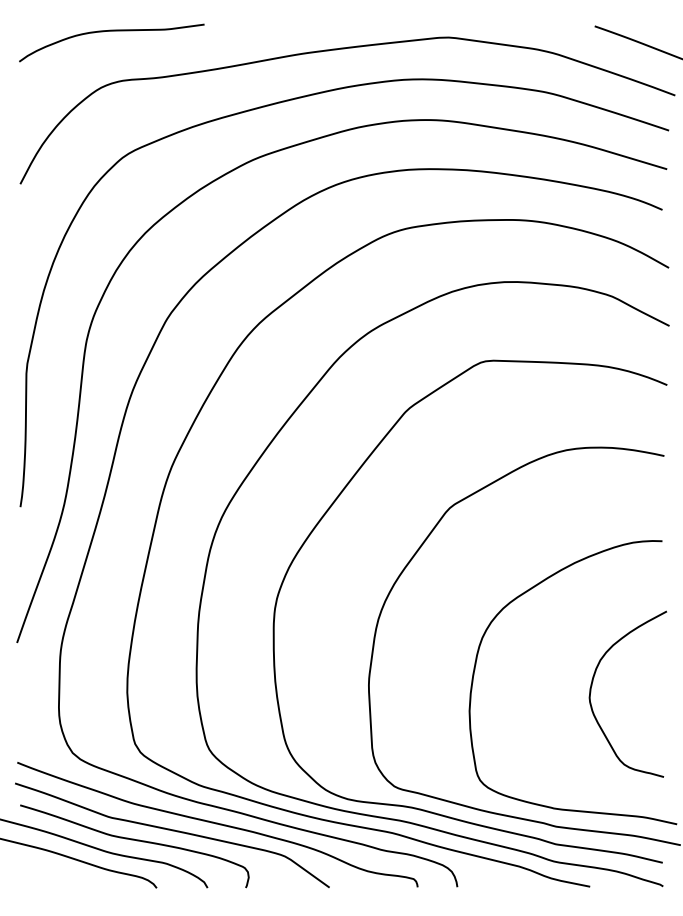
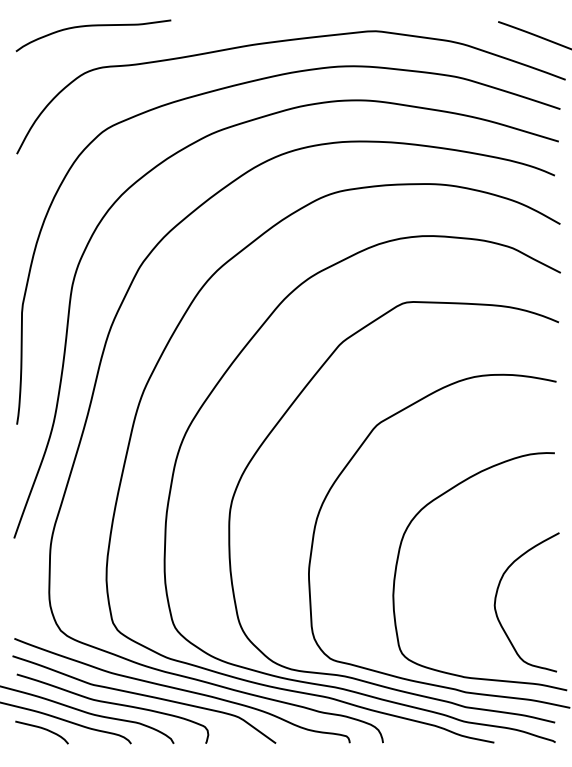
curve: (592, 686) -> (497, 595), moved
curve: (50, 870) -> (42, 729), added

